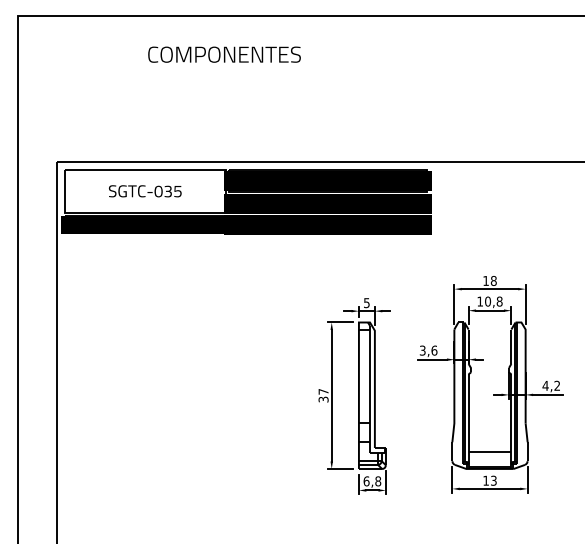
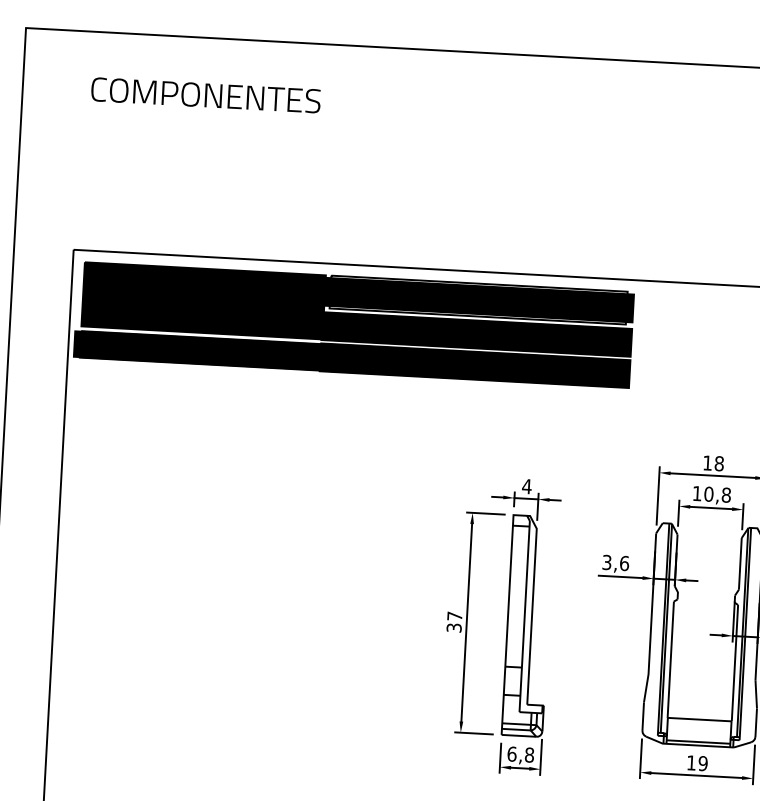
text: (224, 54) -> (205, 95), moved
fill: (145, 190) -> (203, 299), added
text: (366, 303) -> (526, 487), 5 -> 4
text: (493, 480) -> (702, 763), 13 -> 19

